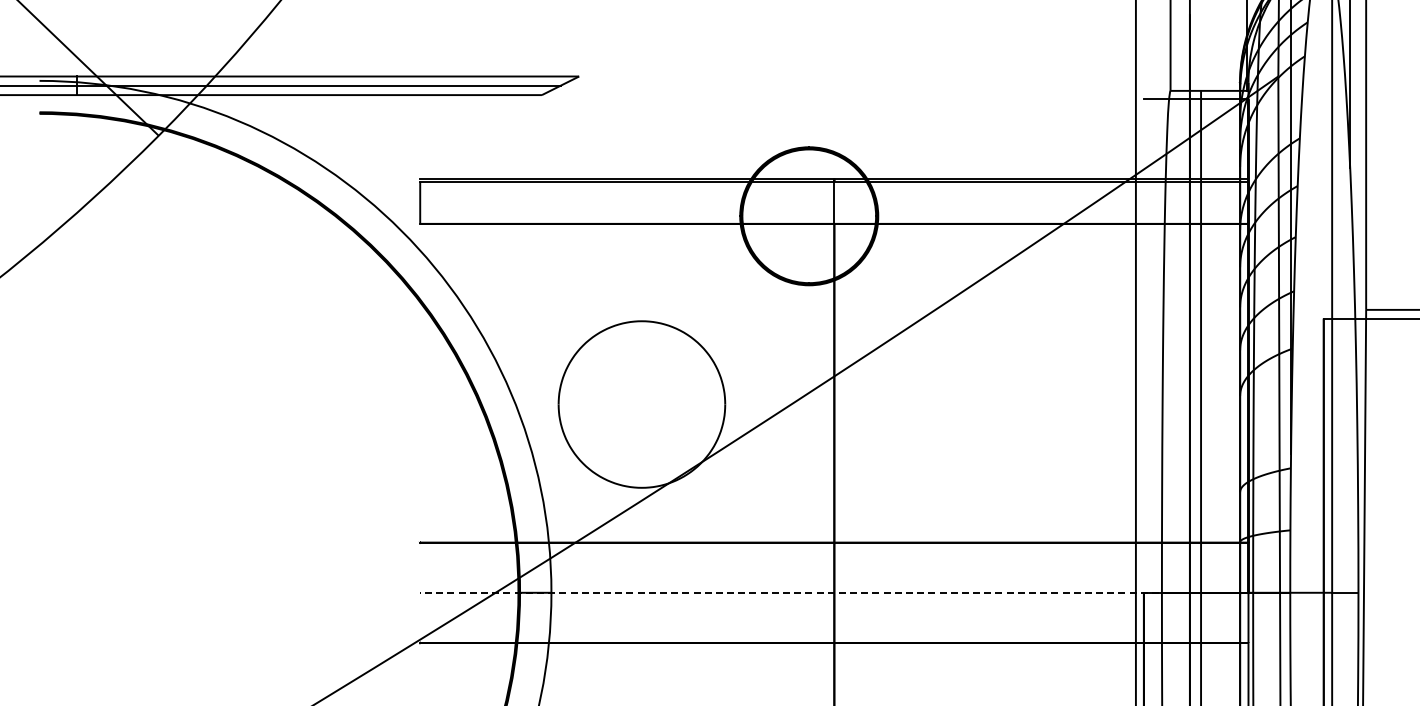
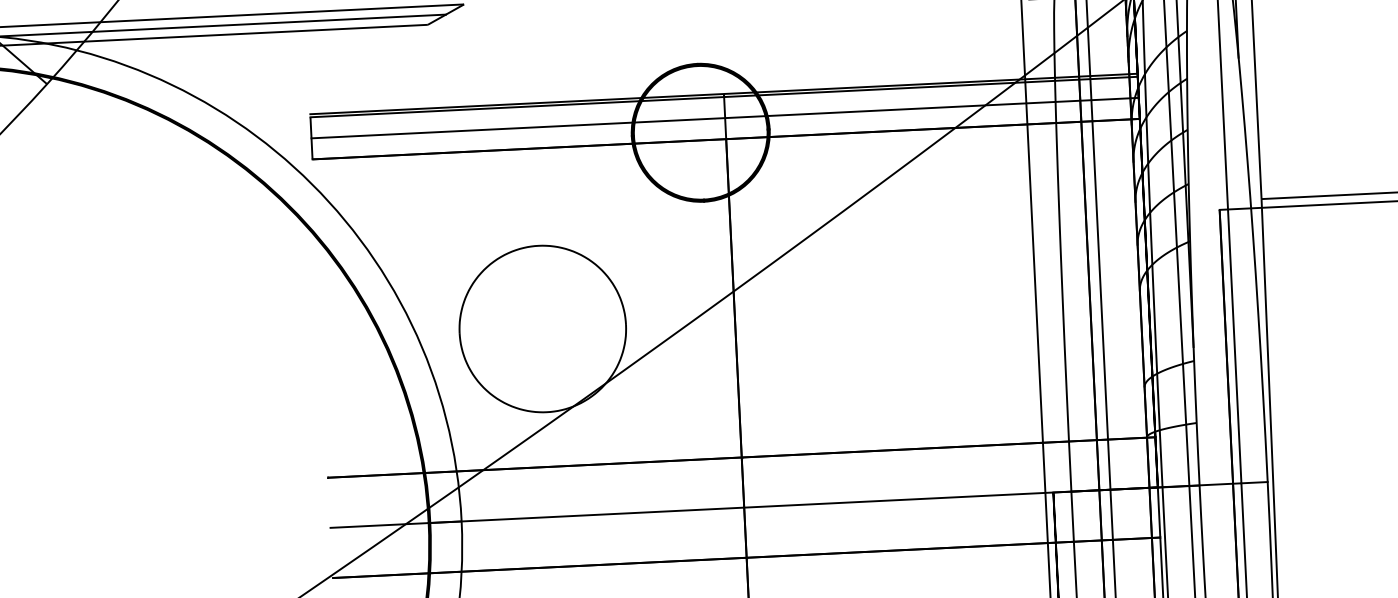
line: (834, 202) -> (725, 117), added
line: (833, 592) -> (743, 507), dashed -> solid

